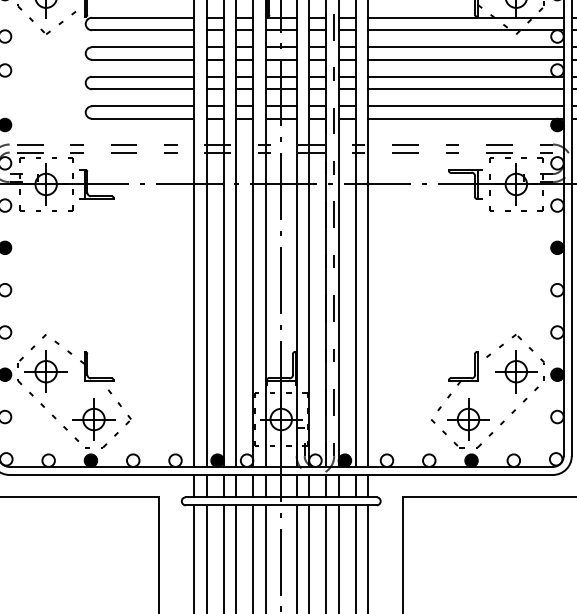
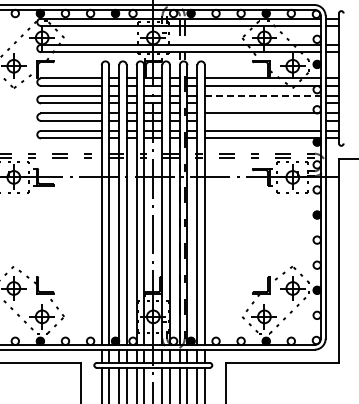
line: (466, 48) -> (263, 96), solid -> dashed
line: (465, 59) -> (262, 103), removed
line: (465, 88) -> (262, 120), removed

